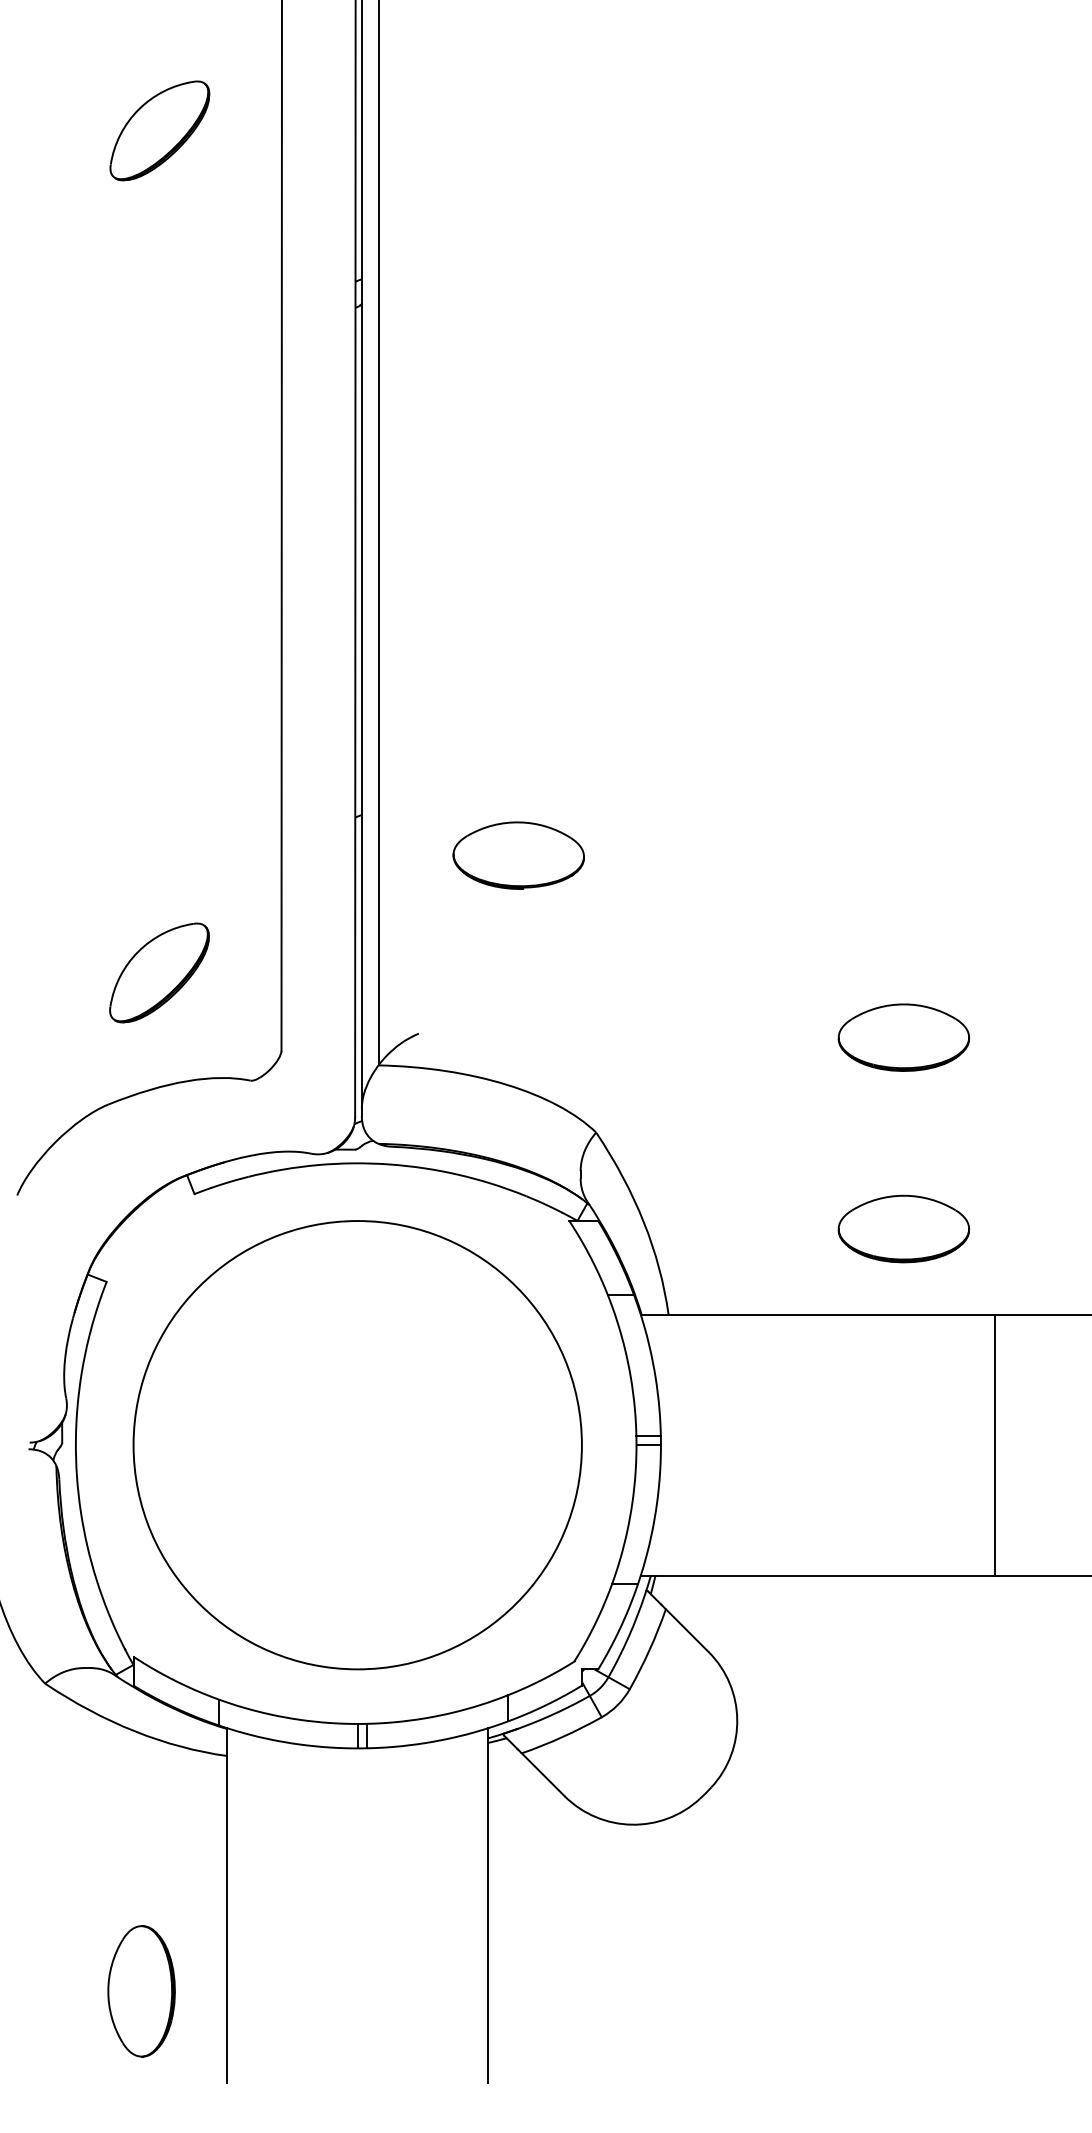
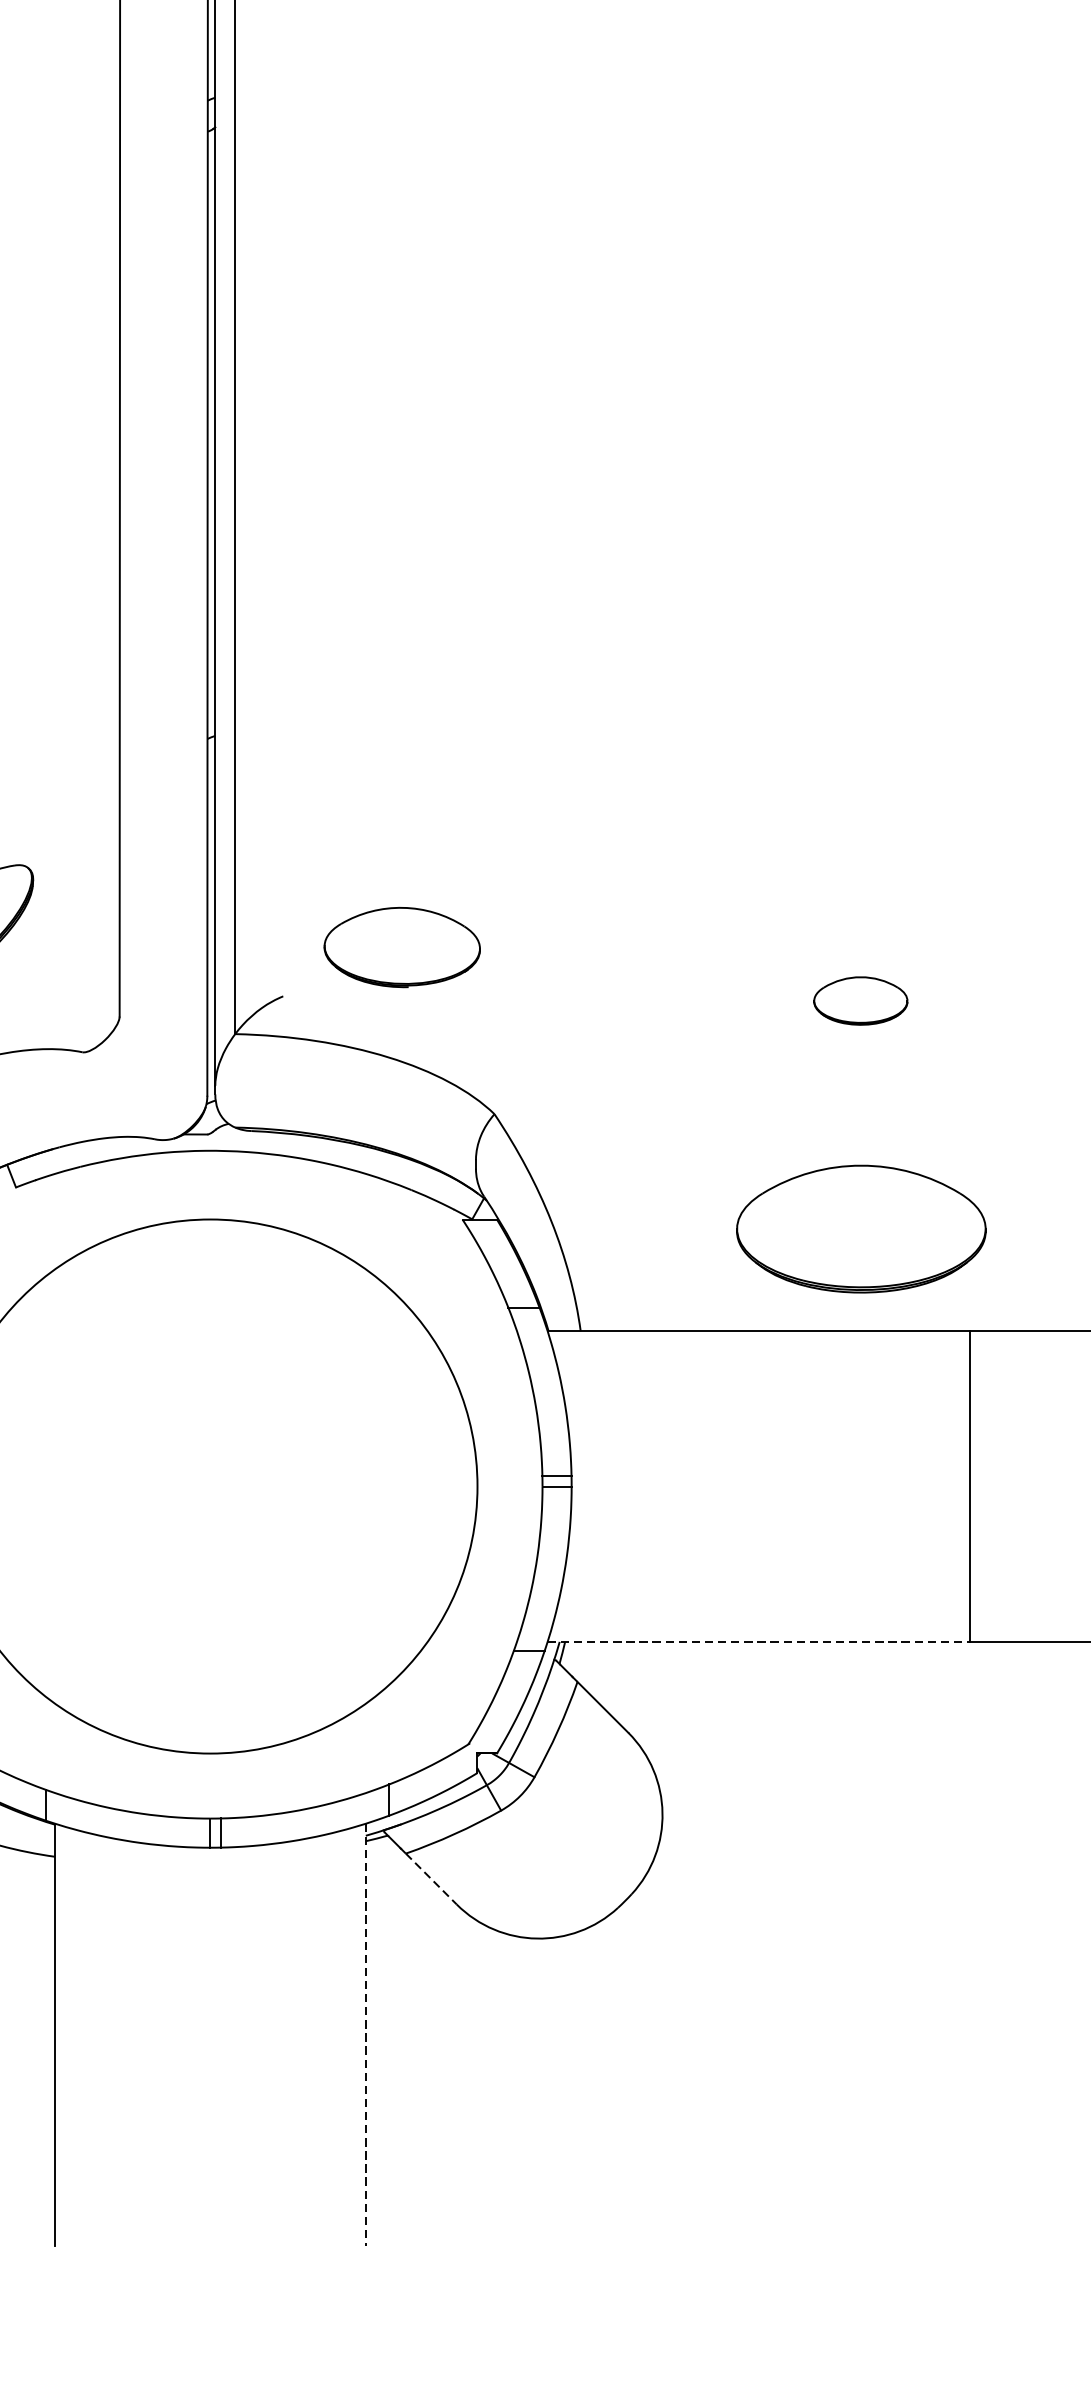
part: (518, 855) -> (401, 947), moved
part: (903, 1037) -> (860, 1000), size x0.6
part: (903, 1228) -> (860, 1228), size x1.6
line: (818, 1575) -> (759, 1641), solid -> dashed
line: (543, 1775) -> (431, 1879), solid -> dashed
line: (488, 1905) -> (366, 2034), solid -> dashed

